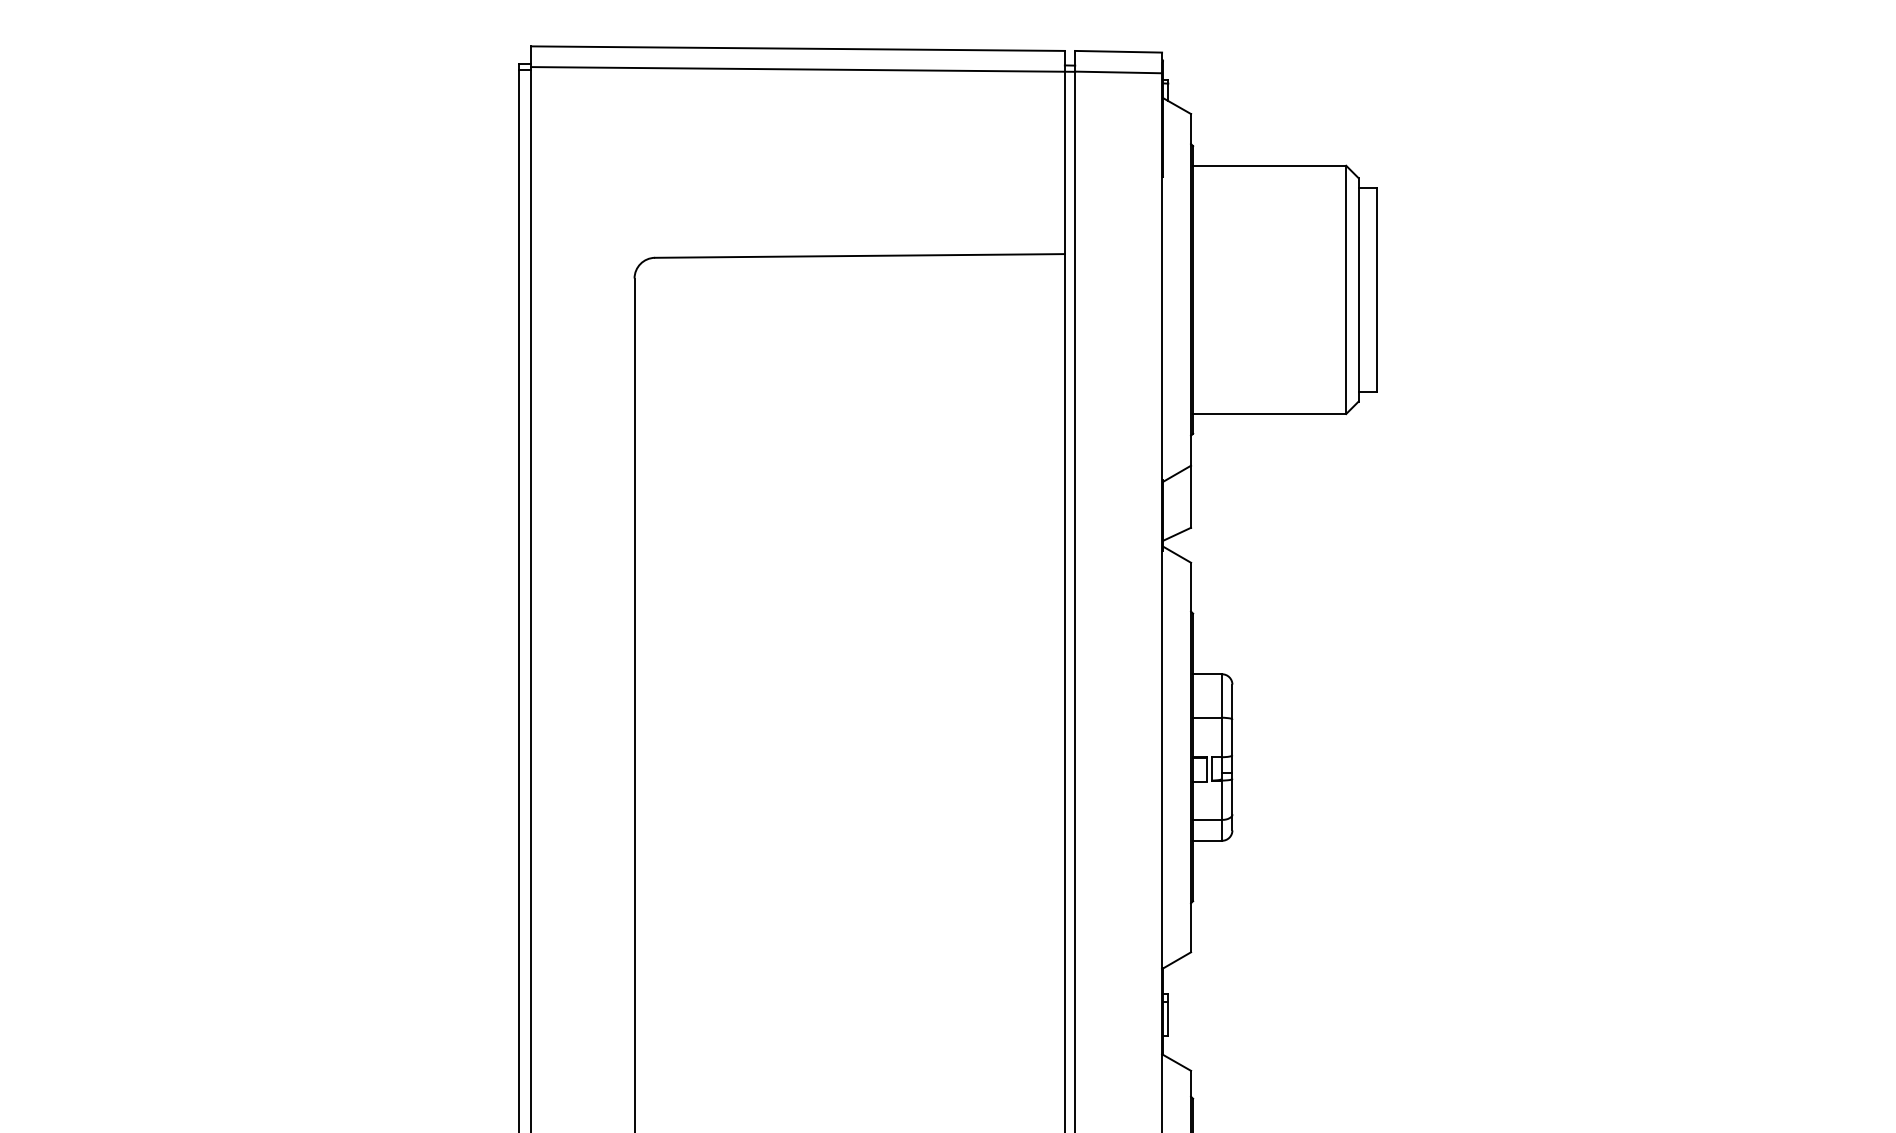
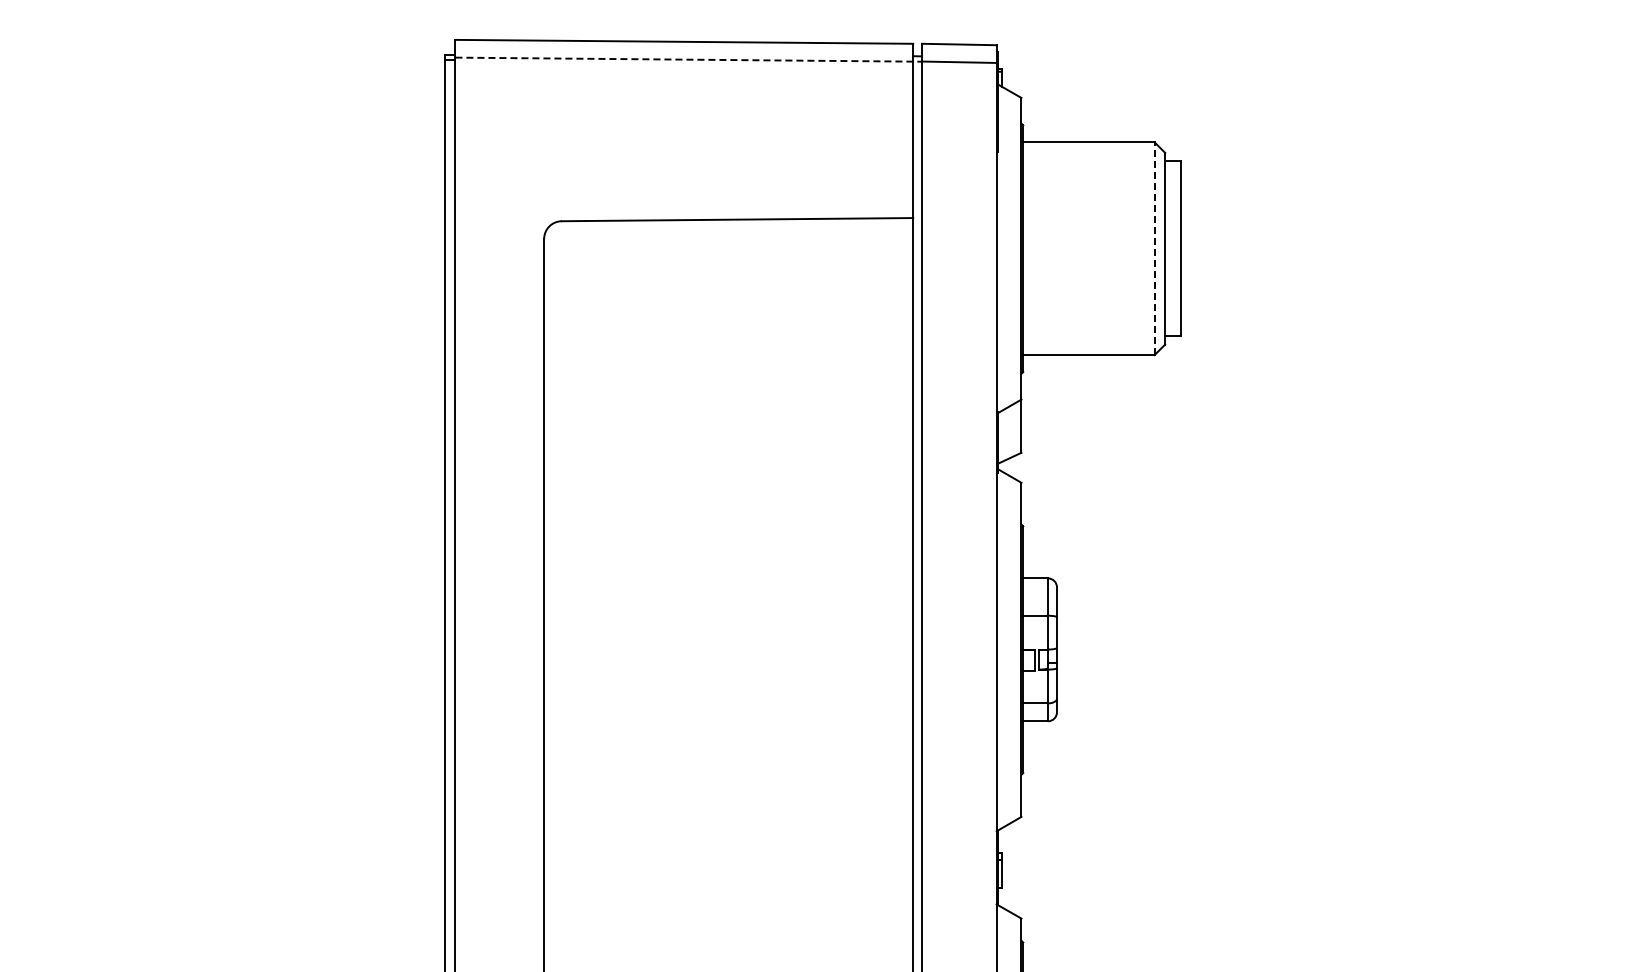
line: (804, 69) -> (689, 59), solid -> dashed
line: (1346, 289) -> (1154, 248), solid -> dashed

